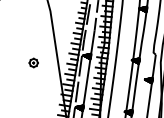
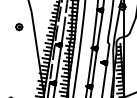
part: (34, 62) -> (19, 26), moved

